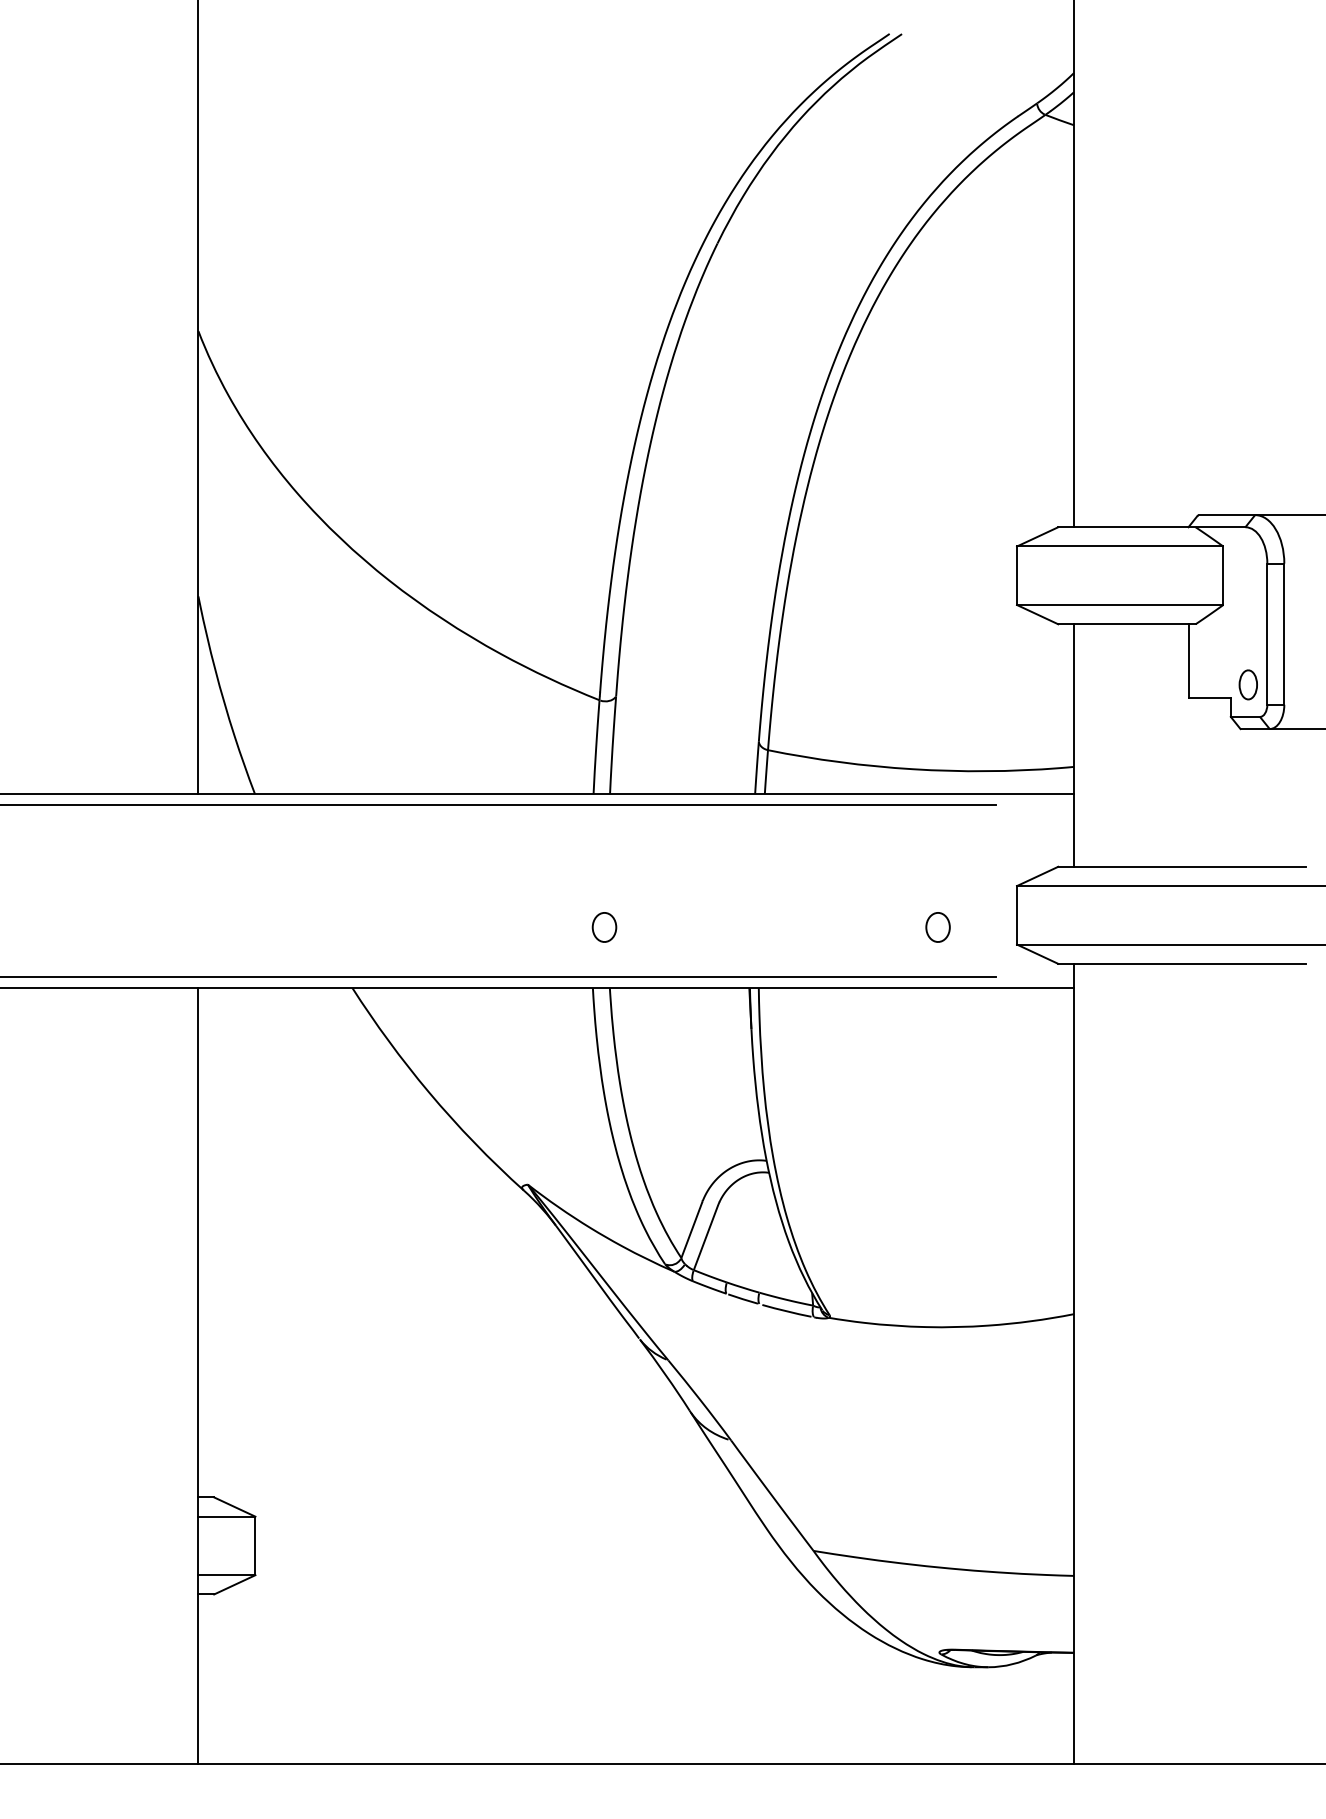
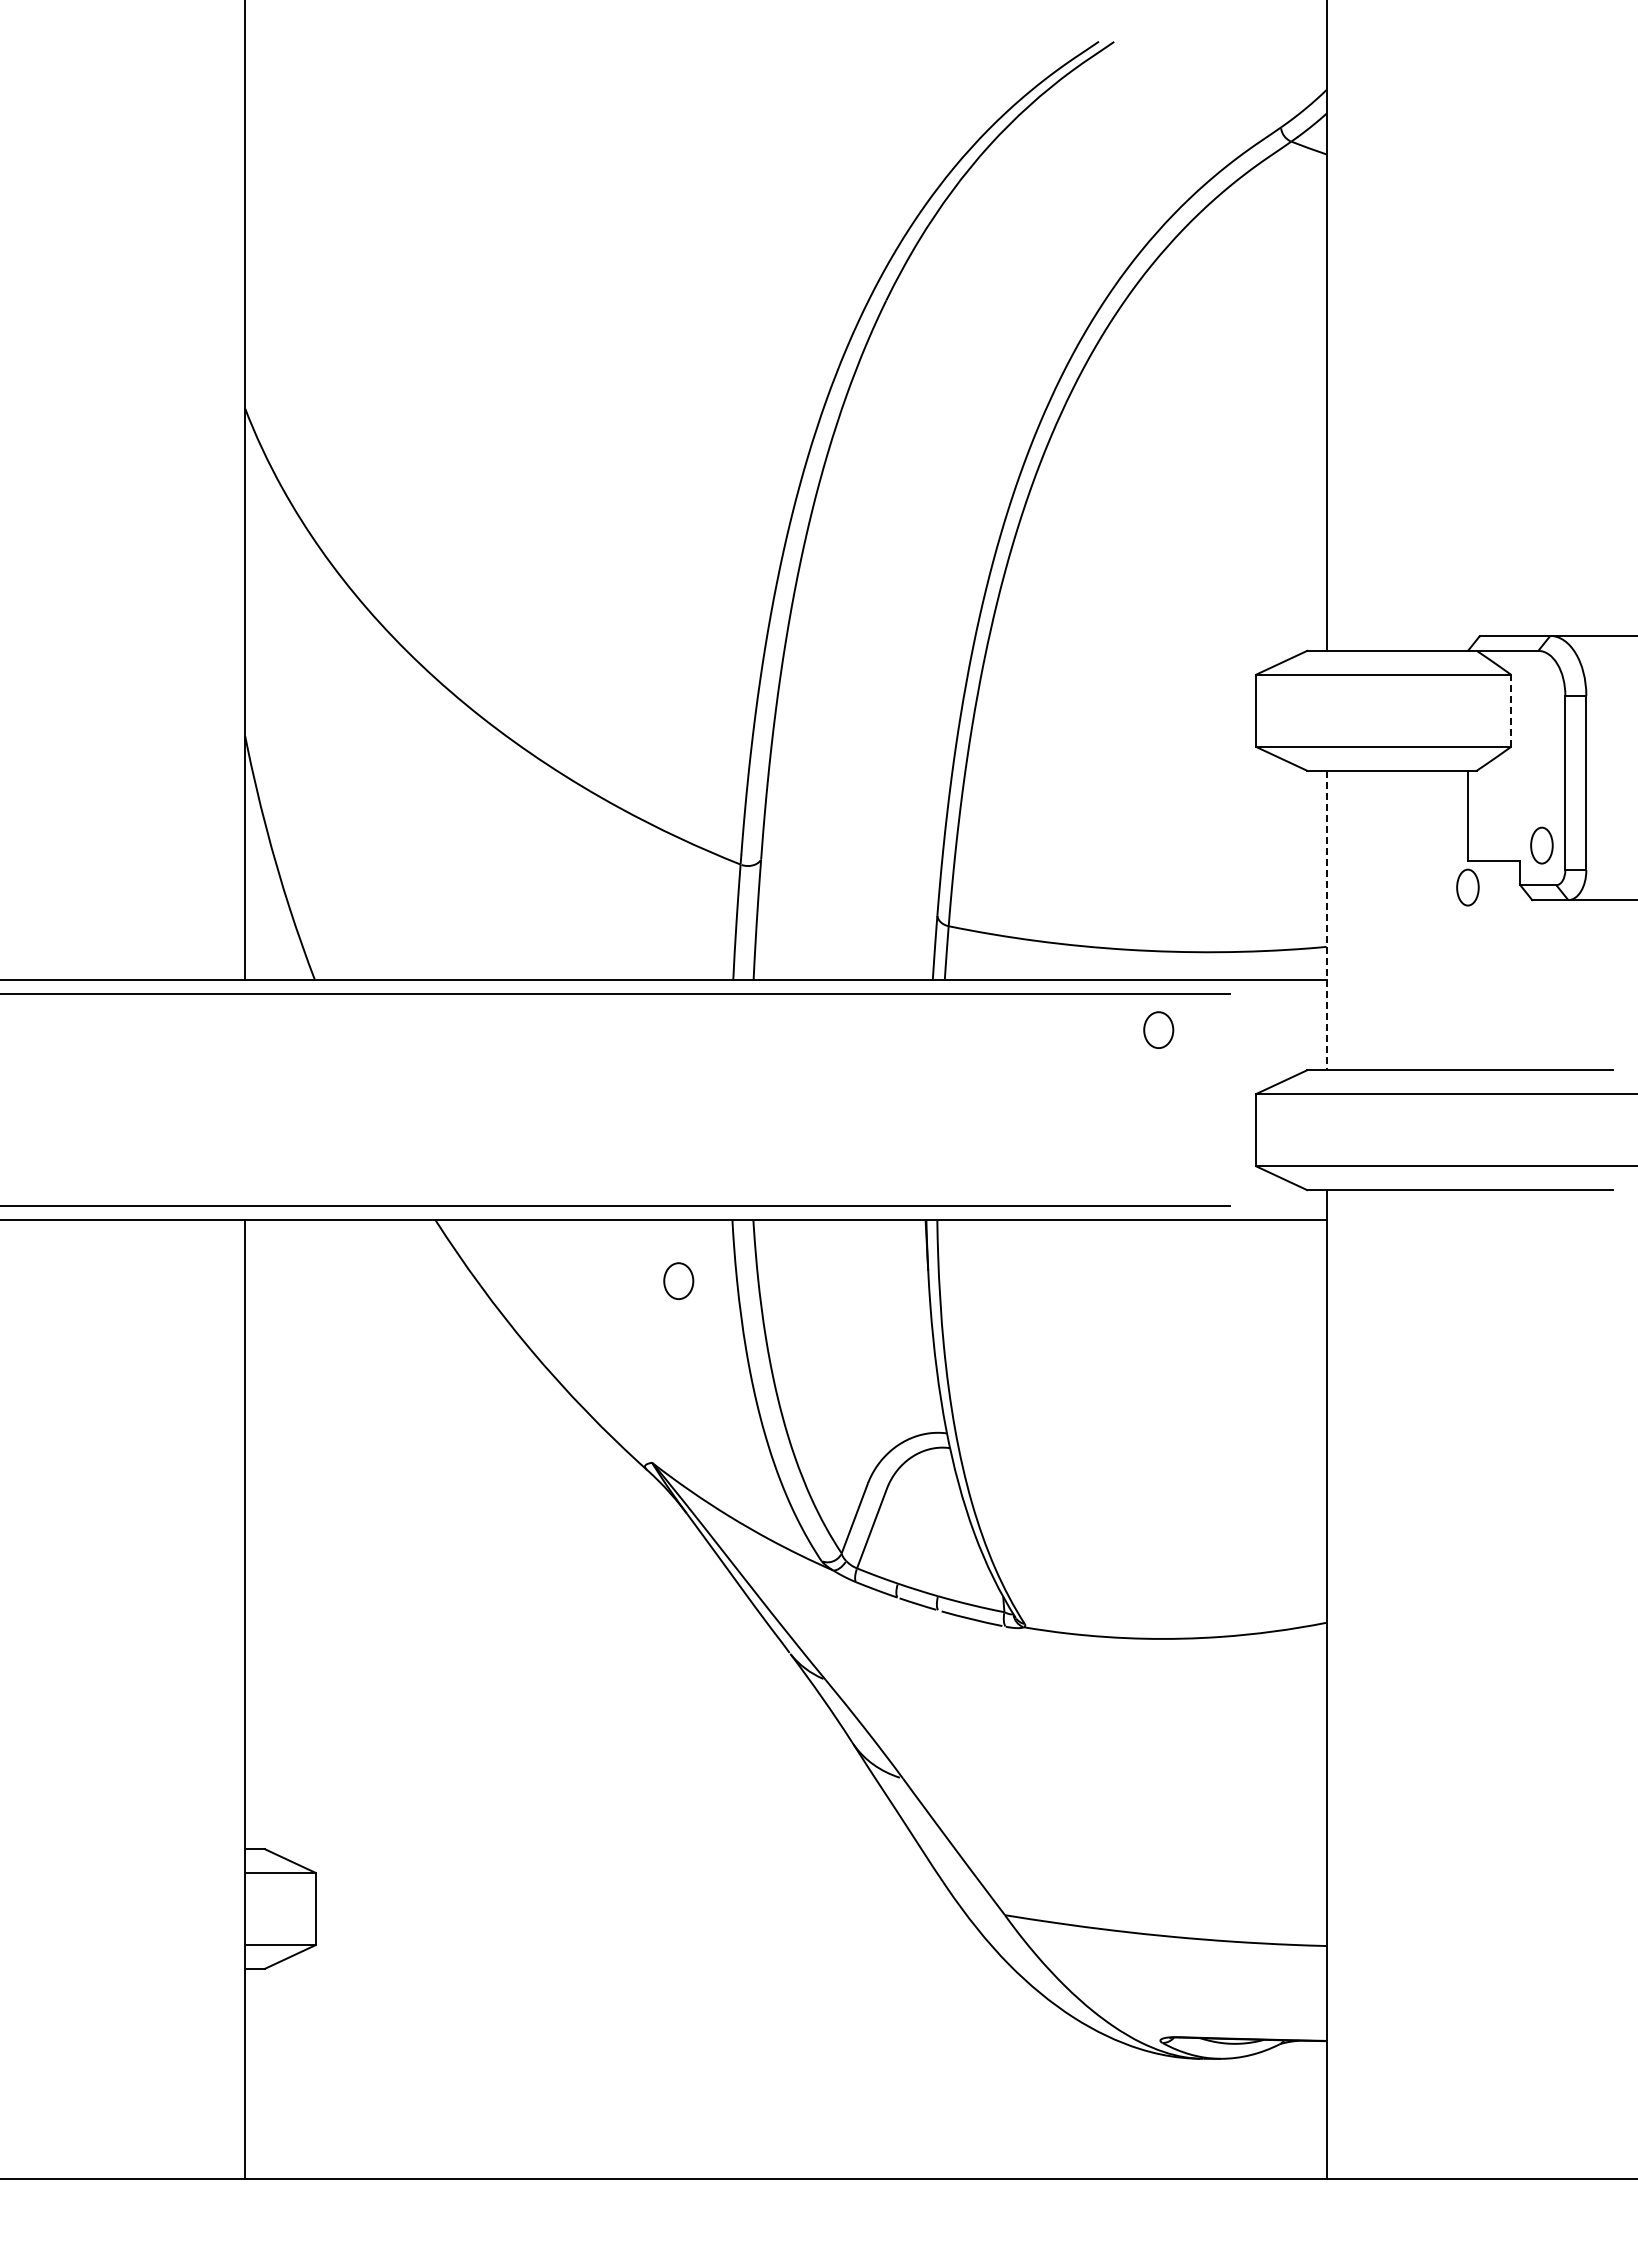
line: (1222, 575) -> (1510, 710), solid -> dashed
part: (1188, 718) -> (1467, 887), added
line: (1073, 745) -> (1326, 920), solid -> dashed
part: (604, 926) -> (678, 1280), moved
part: (937, 926) -> (1158, 1029), moved

